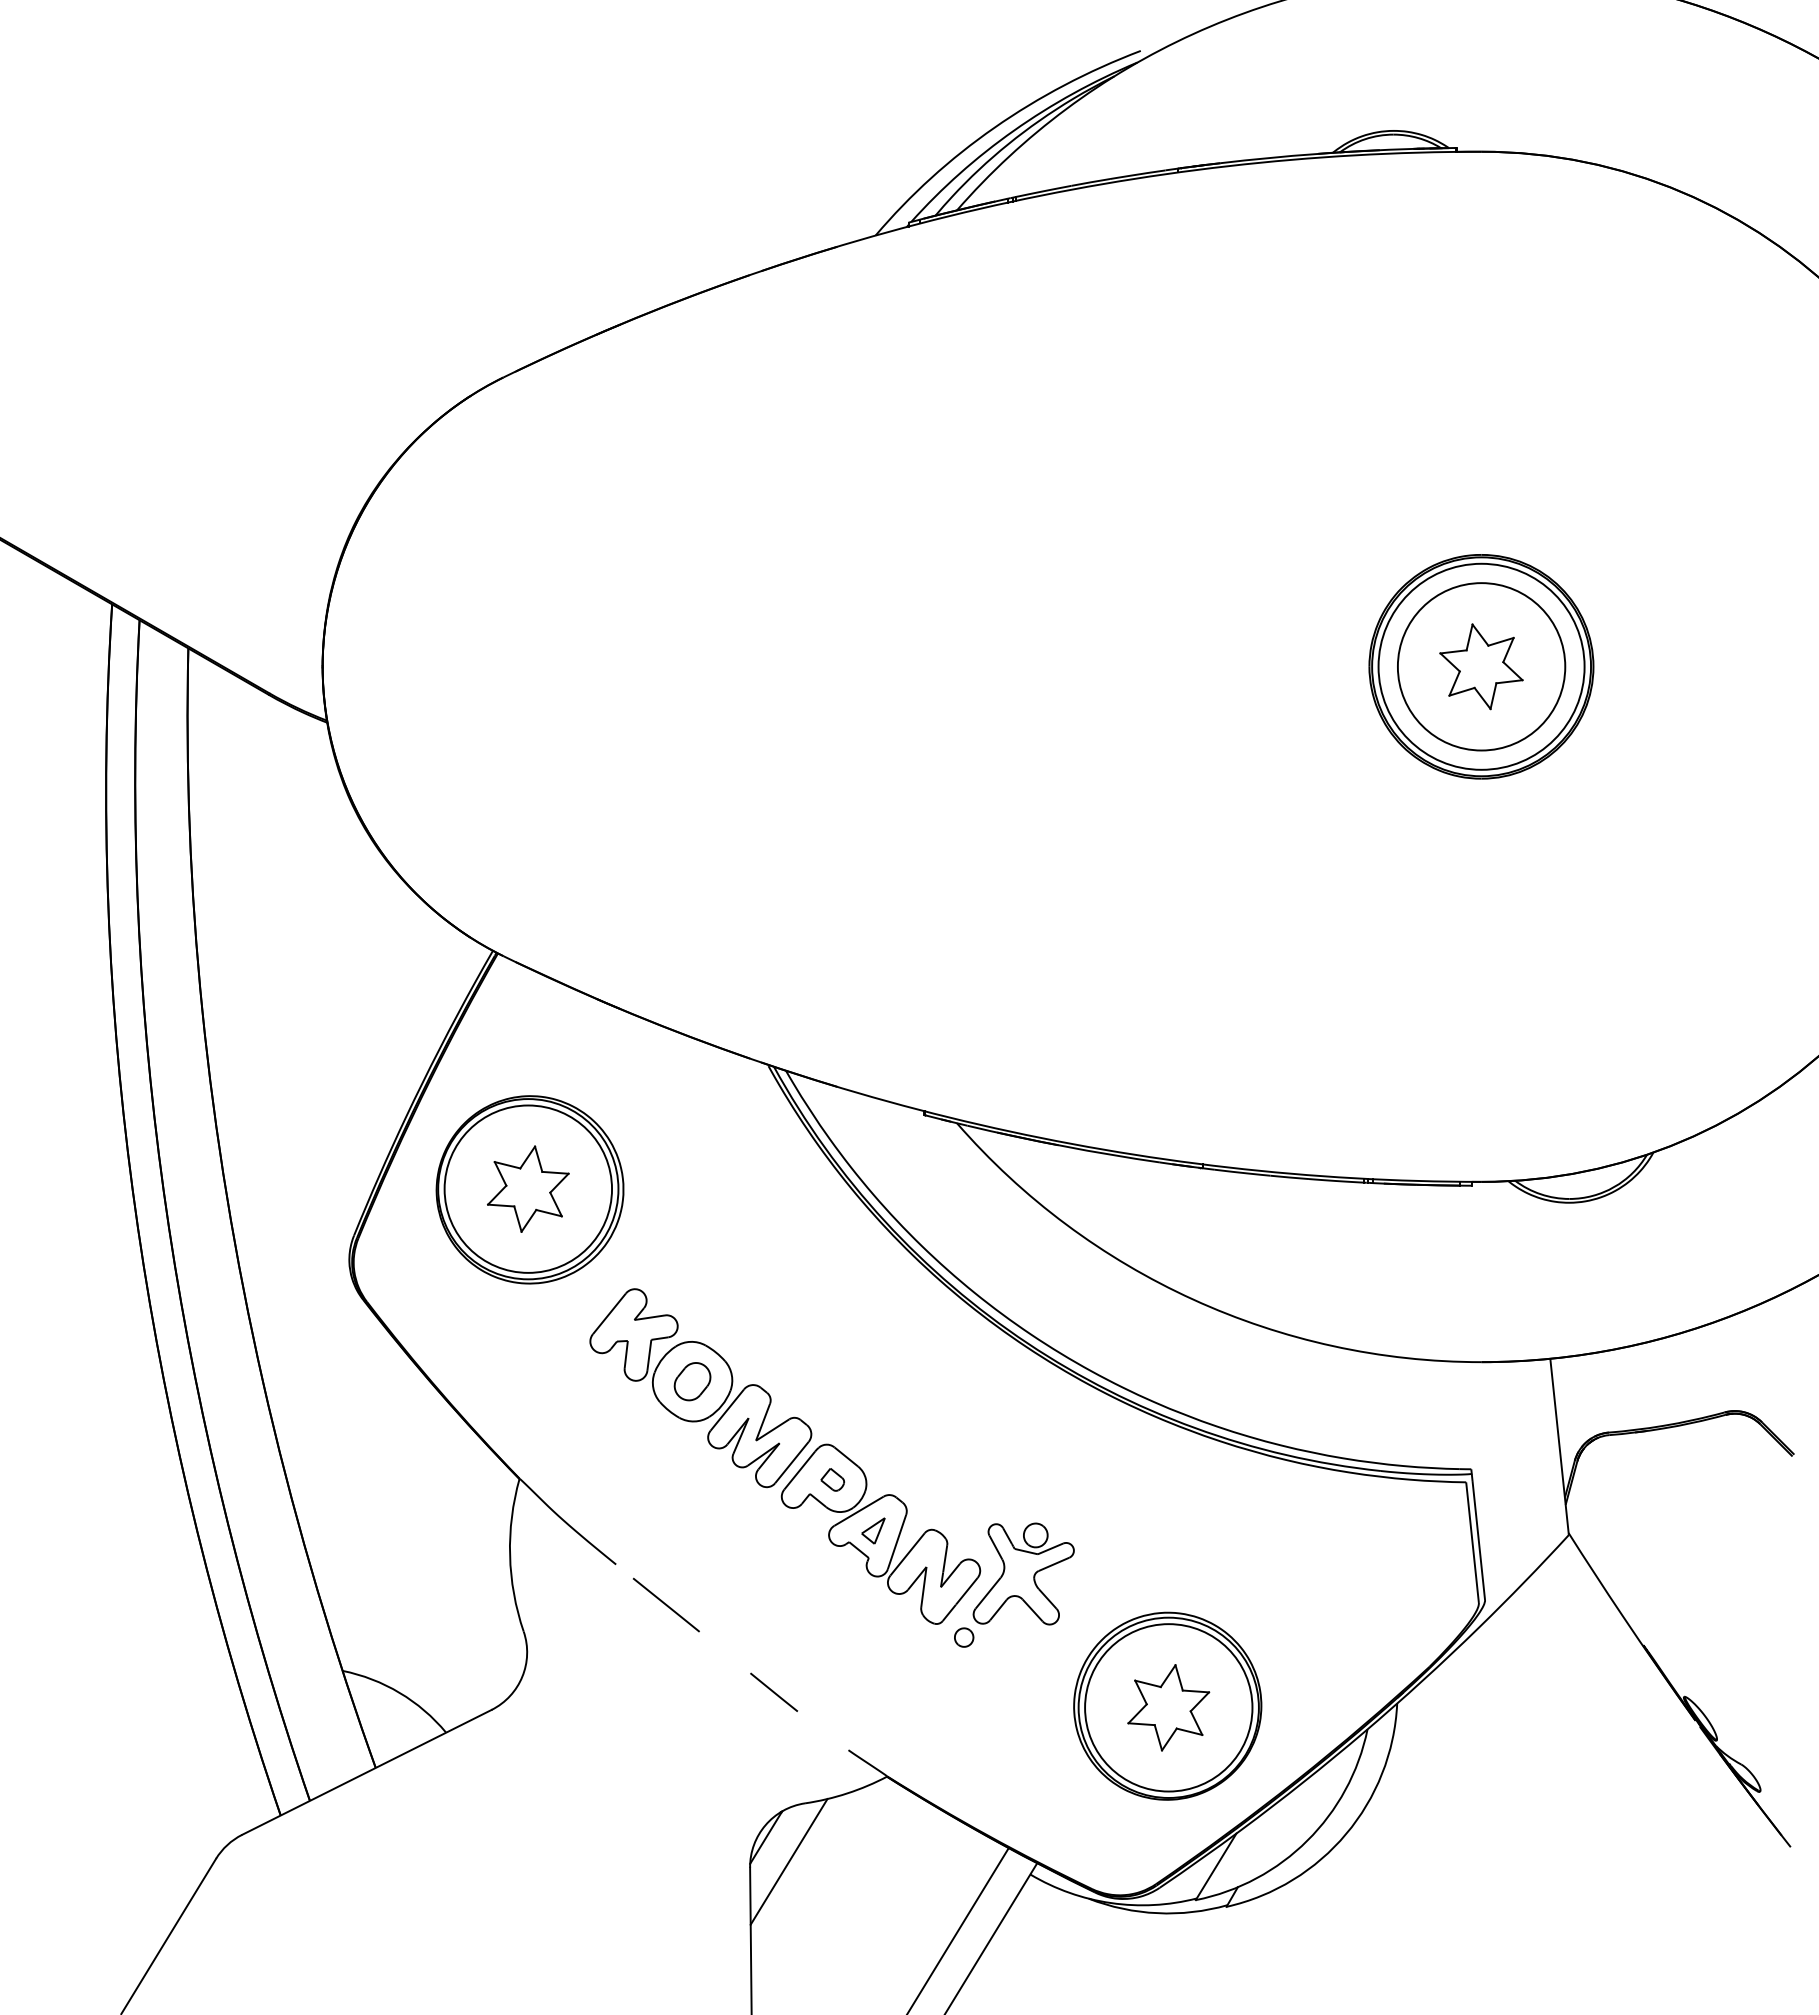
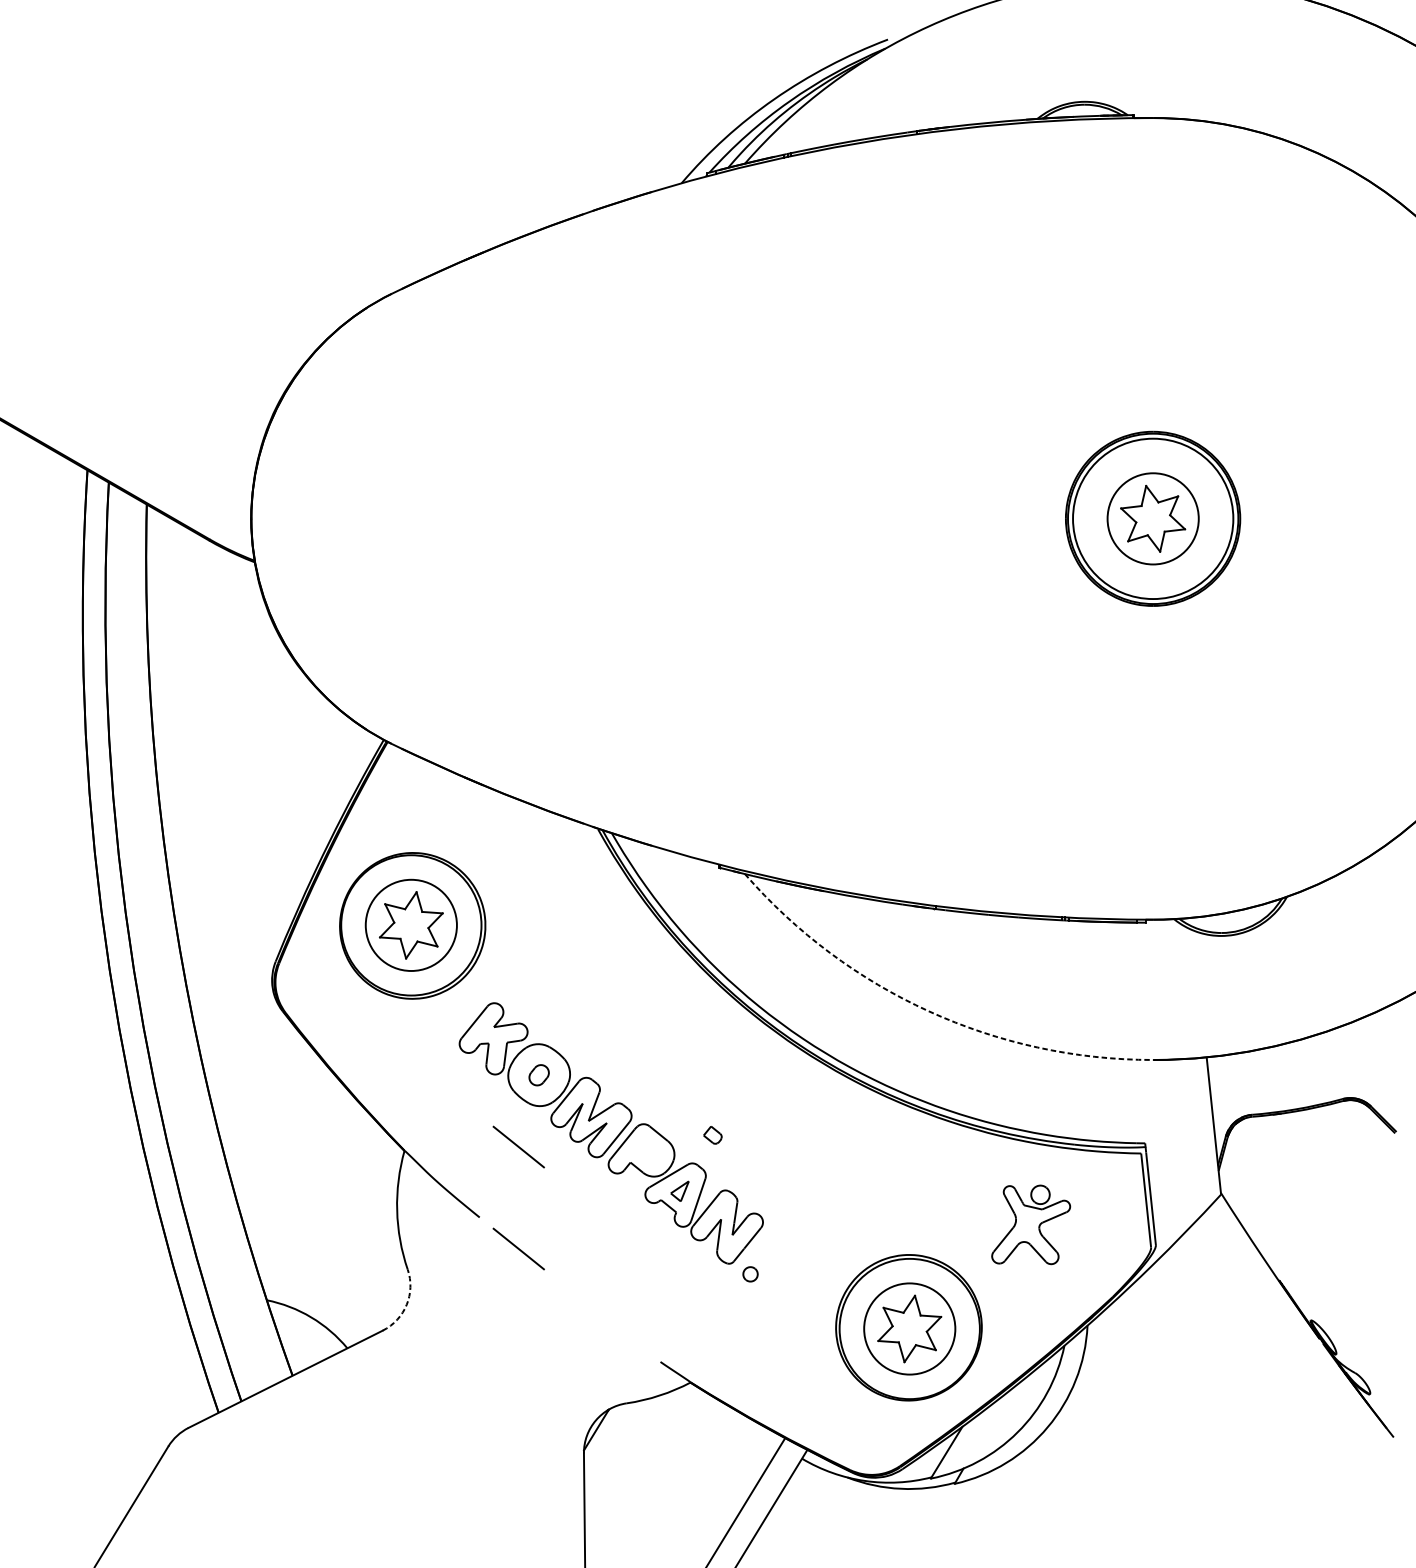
circle: (1481, 666) -> (1153, 518), size x0.7
circle: (528, 1188) -> (411, 924), size x0.7
arc: (1193, 1299) -> (929, 1011), solid -> dashed
part: (692, 1381) -> (539, 1075), size x0.7
line: (666, 1473) -> (518, 1146), added
part: (832, 1479) -> (712, 1134), moved
part: (1023, 1573) -> (1030, 1224), moved
arc: (522, 1676) -> (406, 1304), solid -> dashed
line: (774, 1691) -> (602, 1316), removed
circle: (1168, 1707) -> (909, 1328), size x0.7
line: (788, 1861) -> (613, 1448), removed

